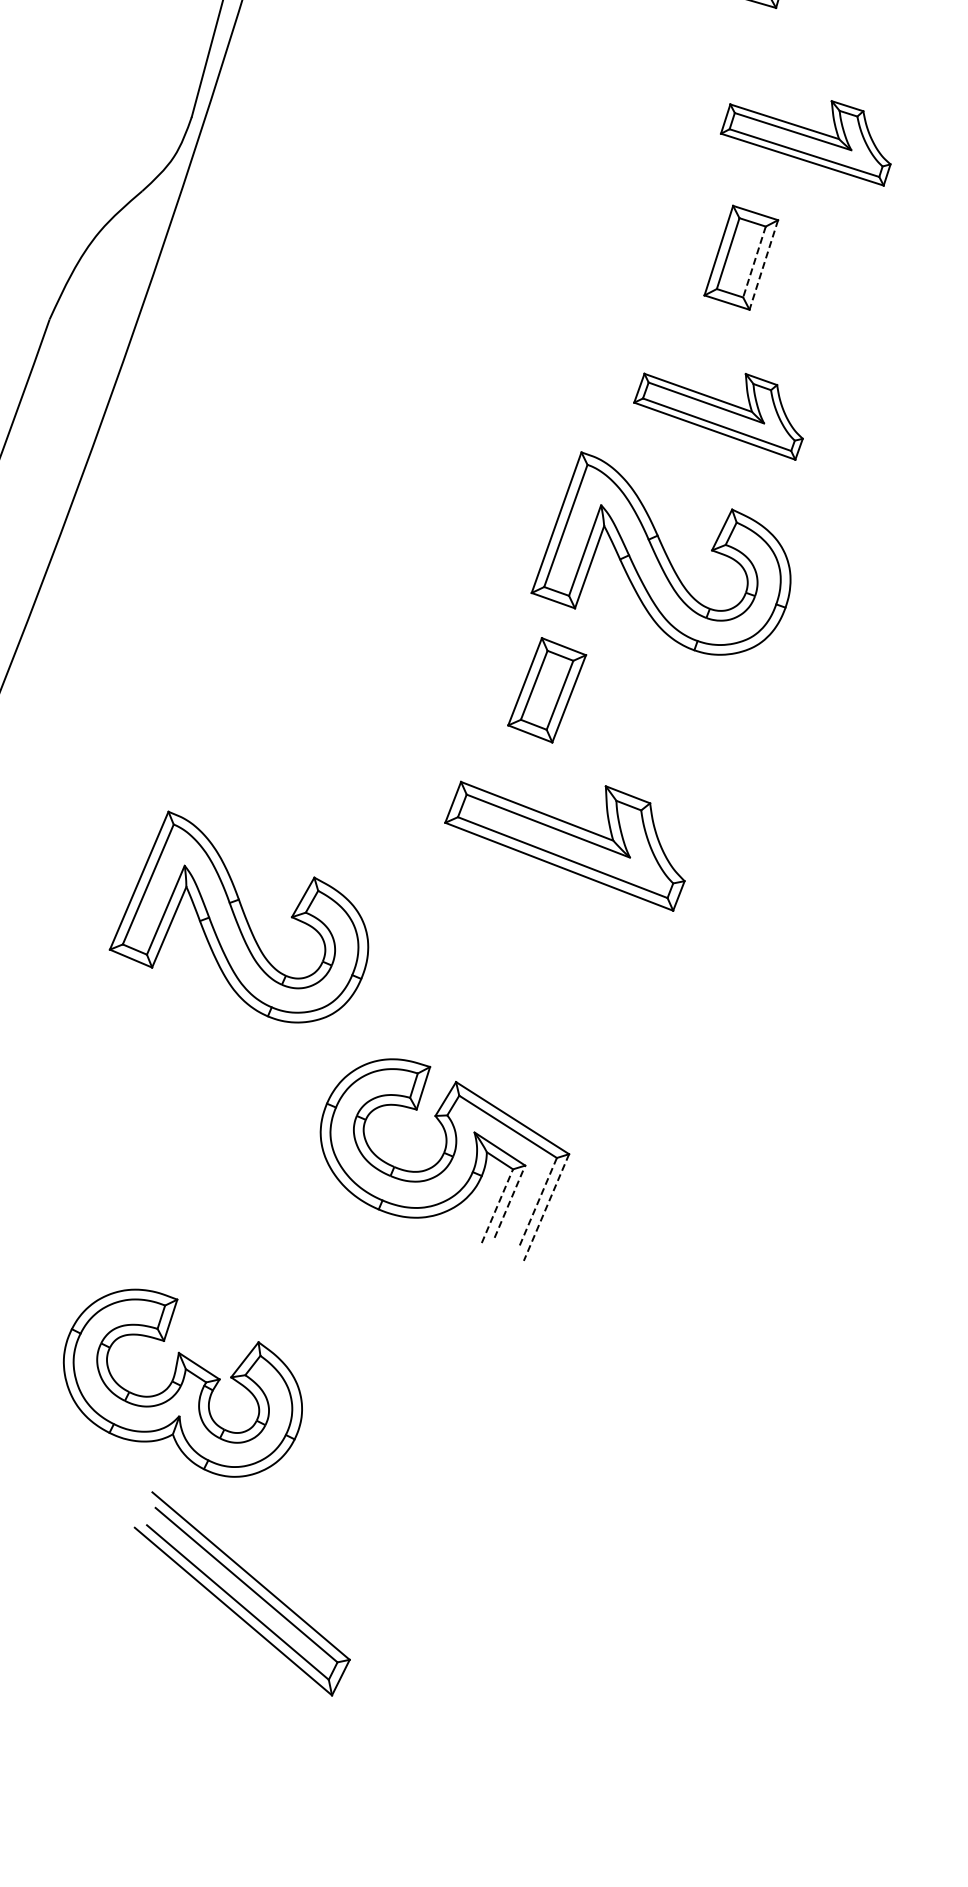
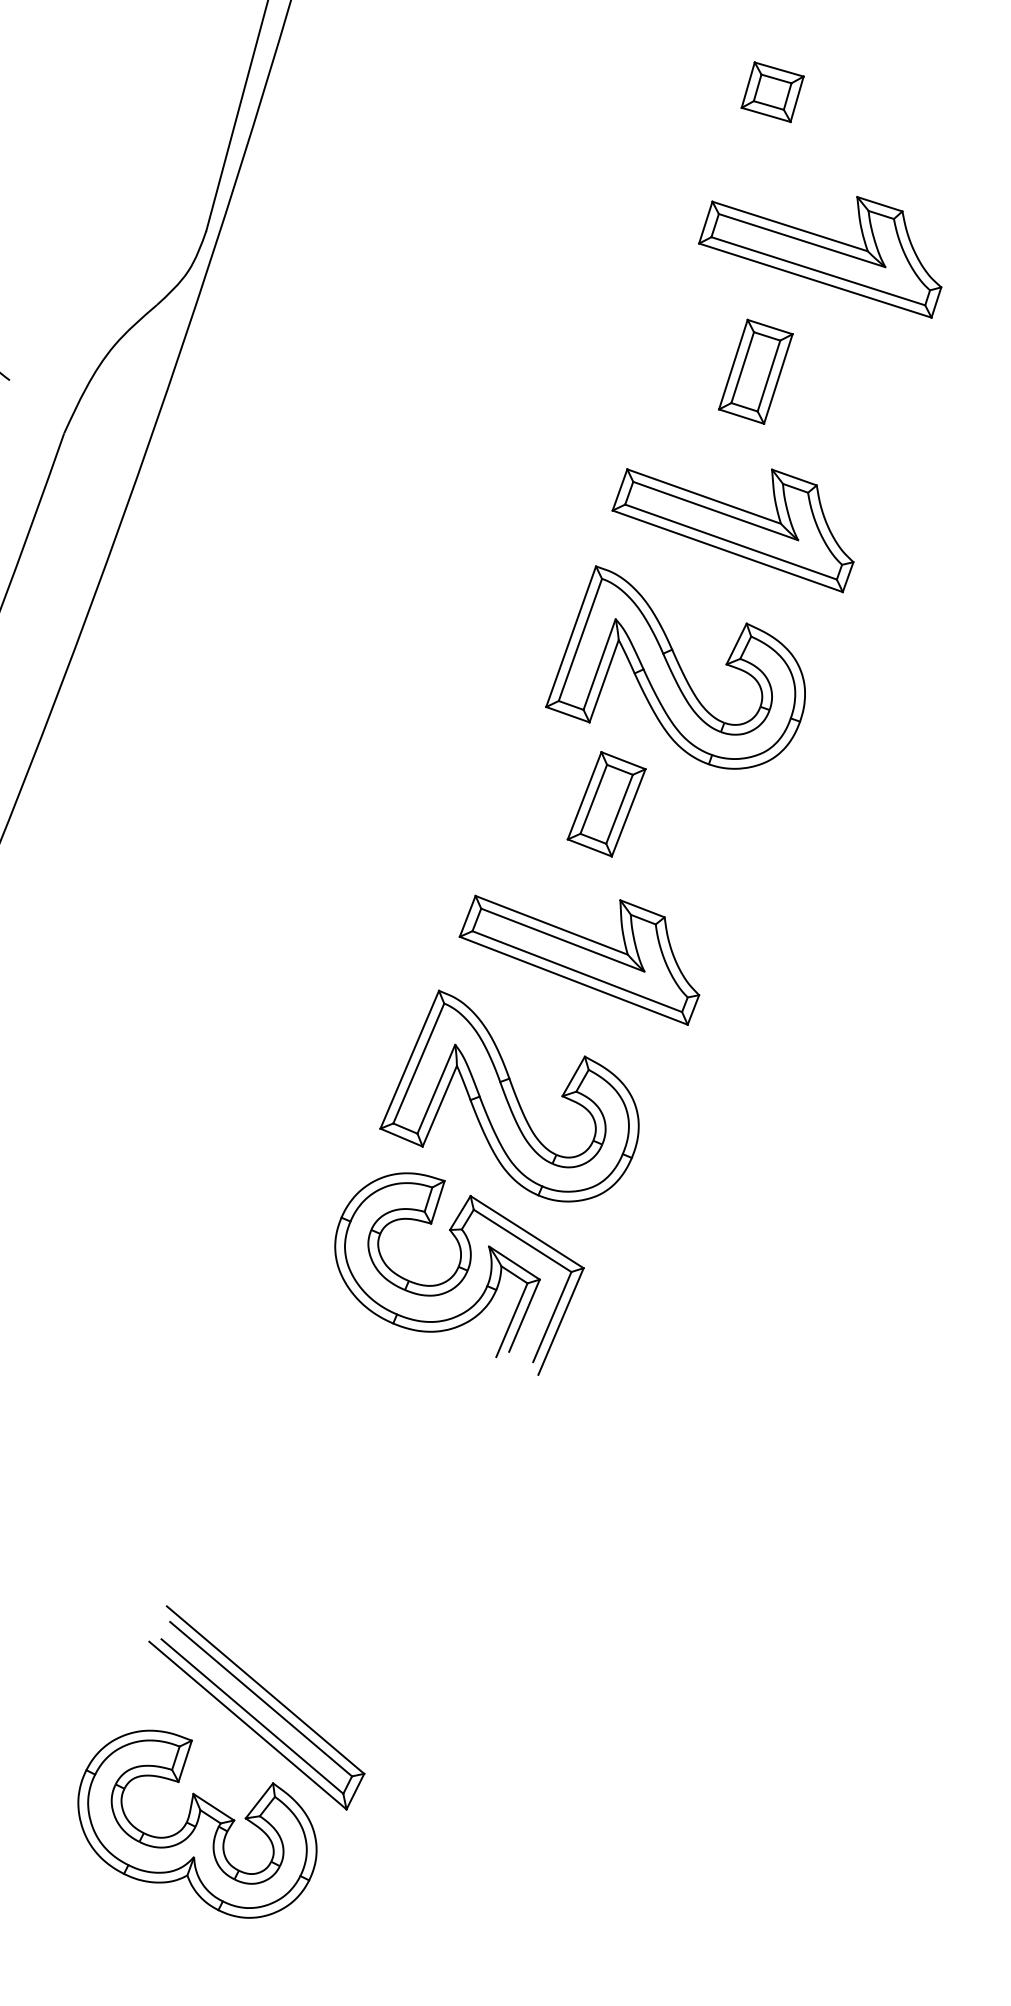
part: (805, 143) -> (820, 257), size x1.43
line: (753, 262) -> (768, 376), dashed -> solid
line: (763, 265) -> (778, 379), dashed -> solid
part: (717, 416) -> (732, 530), size x1.43
part: (546, 690) -> (606, 804), moved
part: (238, 916) -> (509, 1095), moved
line: (509, 1201) -> (524, 1315), dashed -> solid
line: (537, 1203) -> (552, 1317), dashed -> solid
line: (497, 1205) -> (512, 1319), dashed -> solid
line: (546, 1207) -> (561, 1321), dashed -> solid
part: (182, 1382) -> (197, 1823), moved

